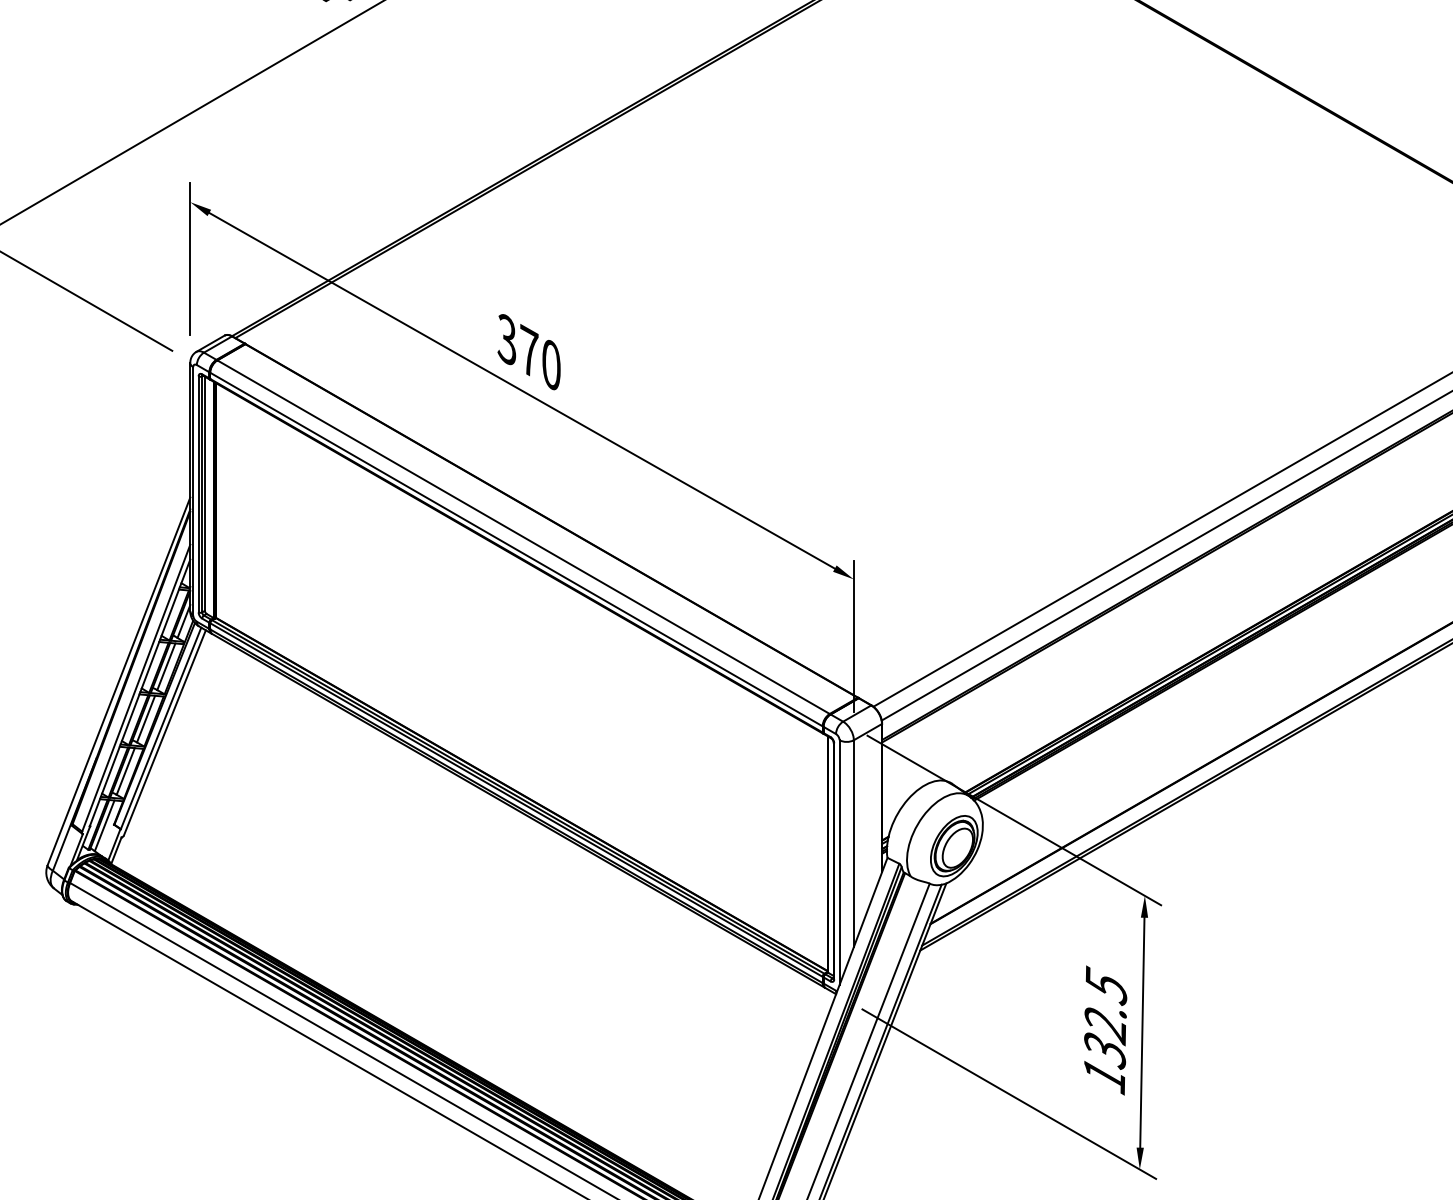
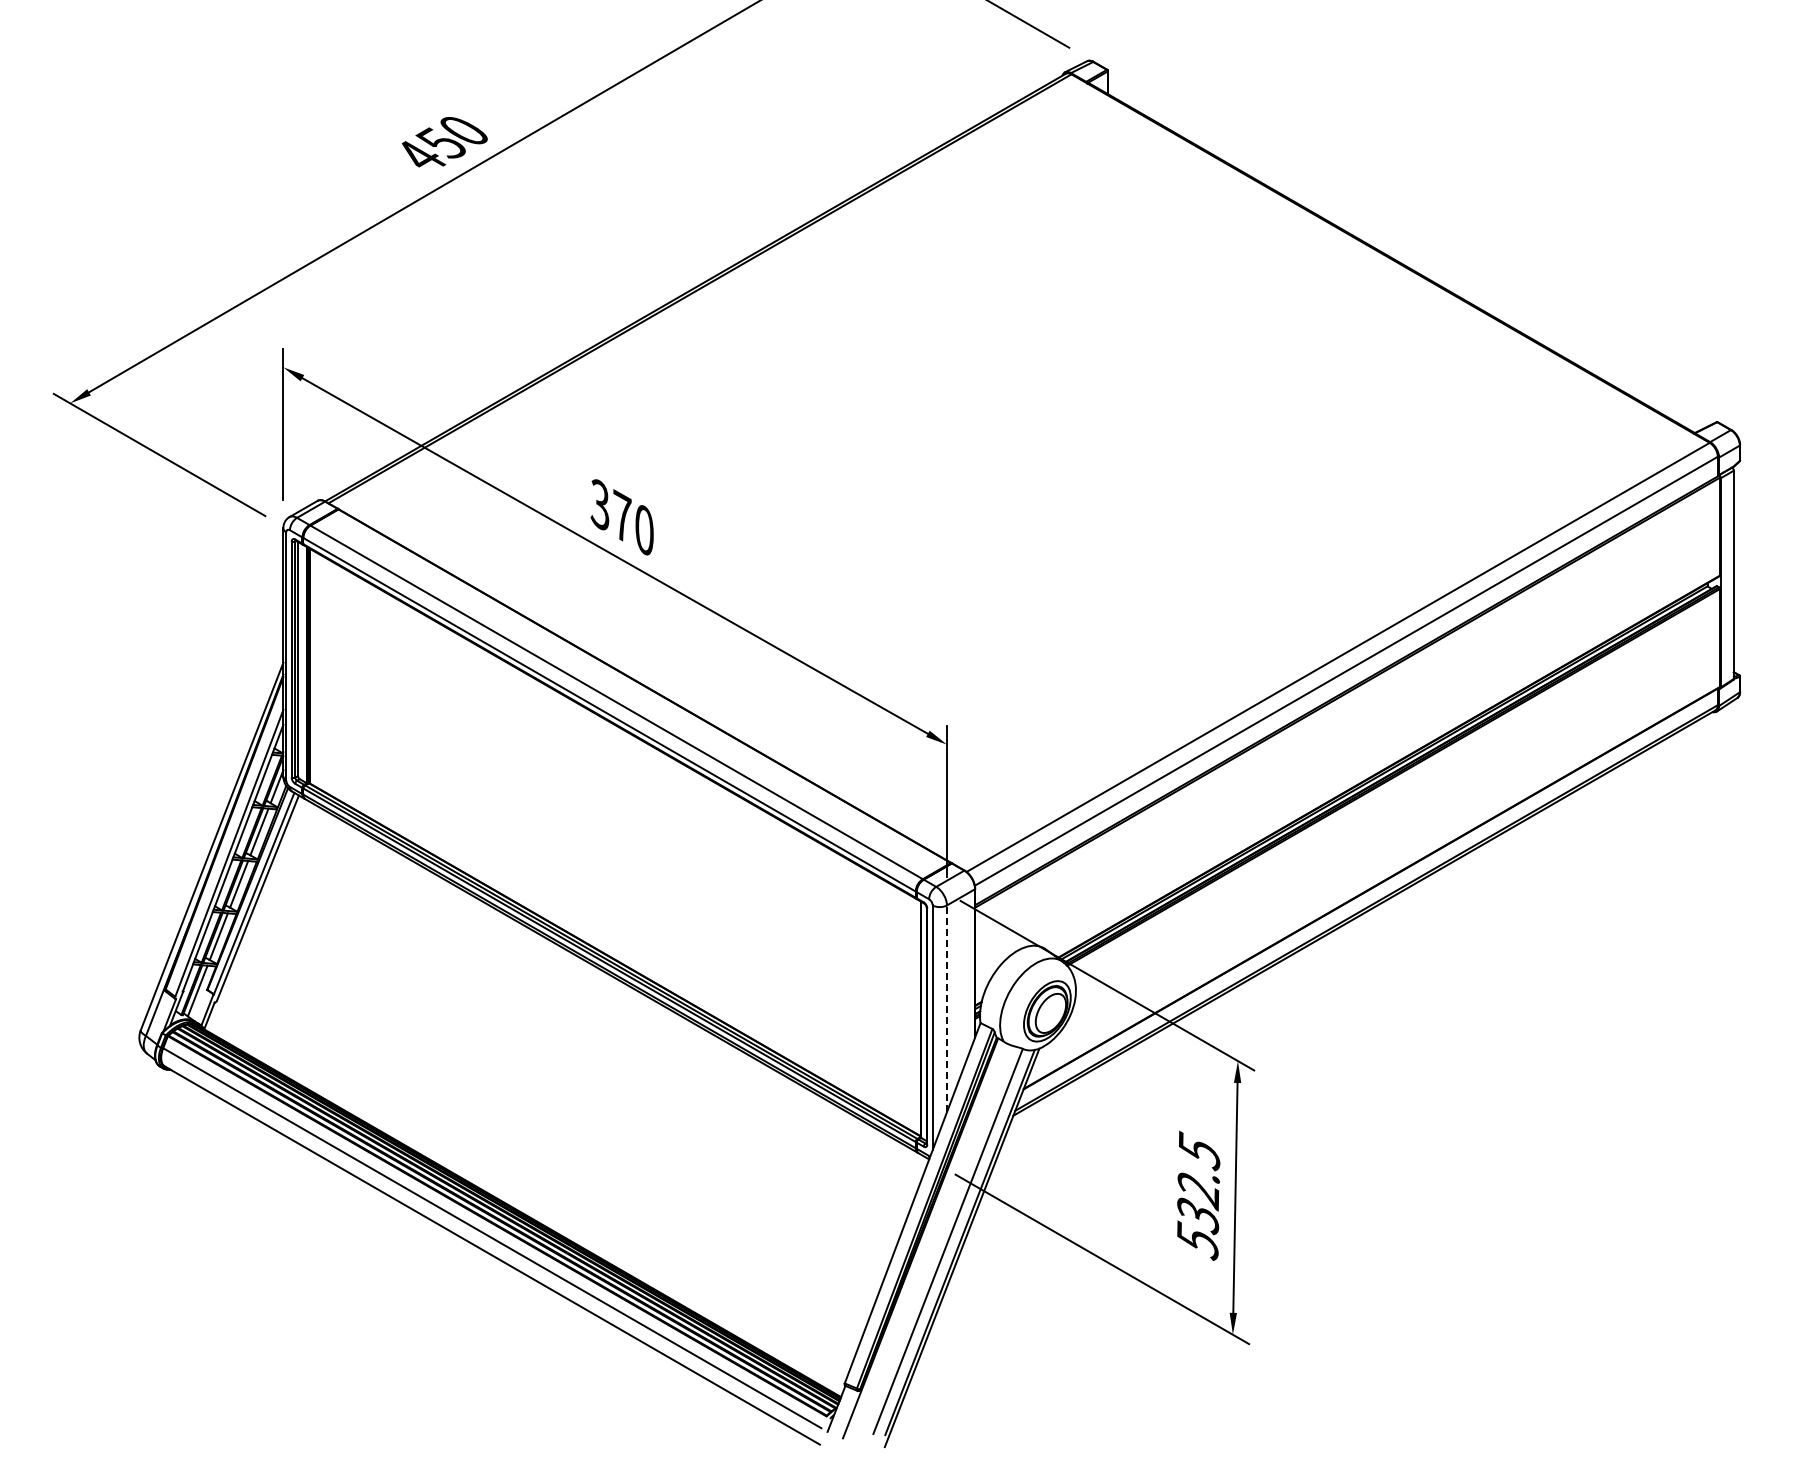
line: (853, 843) -> (946, 1008), solid -> dashed
text: (1104, 1075) -> (1197, 1240), 132.5 -> 532.5

